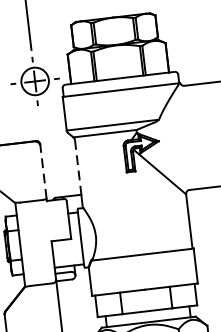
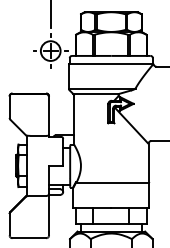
line: (78, 167) -> (74, 115), dashed -> solid
line: (43, 171) -> (49, 115), dashed -> solid

